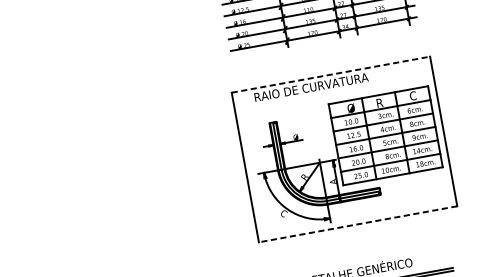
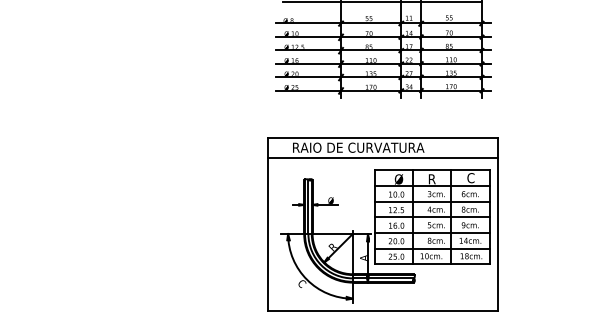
line: (331, 74) -> (383, 137), dashed -> solid
line: (333, 92) -> (382, 157), added
line: (358, 223) -> (383, 310), dashed -> solid

